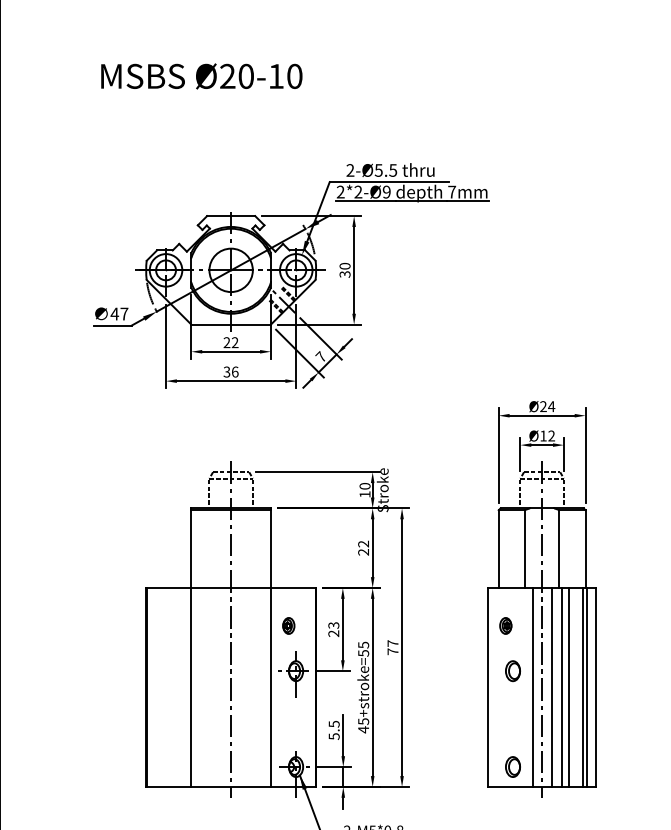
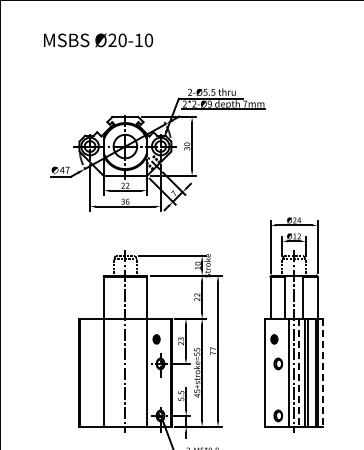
text: (201, 76) -> (98, 40), moved
line: (552, 686) -> (299, 372), solid -> dashed
line: (596, 686) -> (323, 372), solid -> dashed

